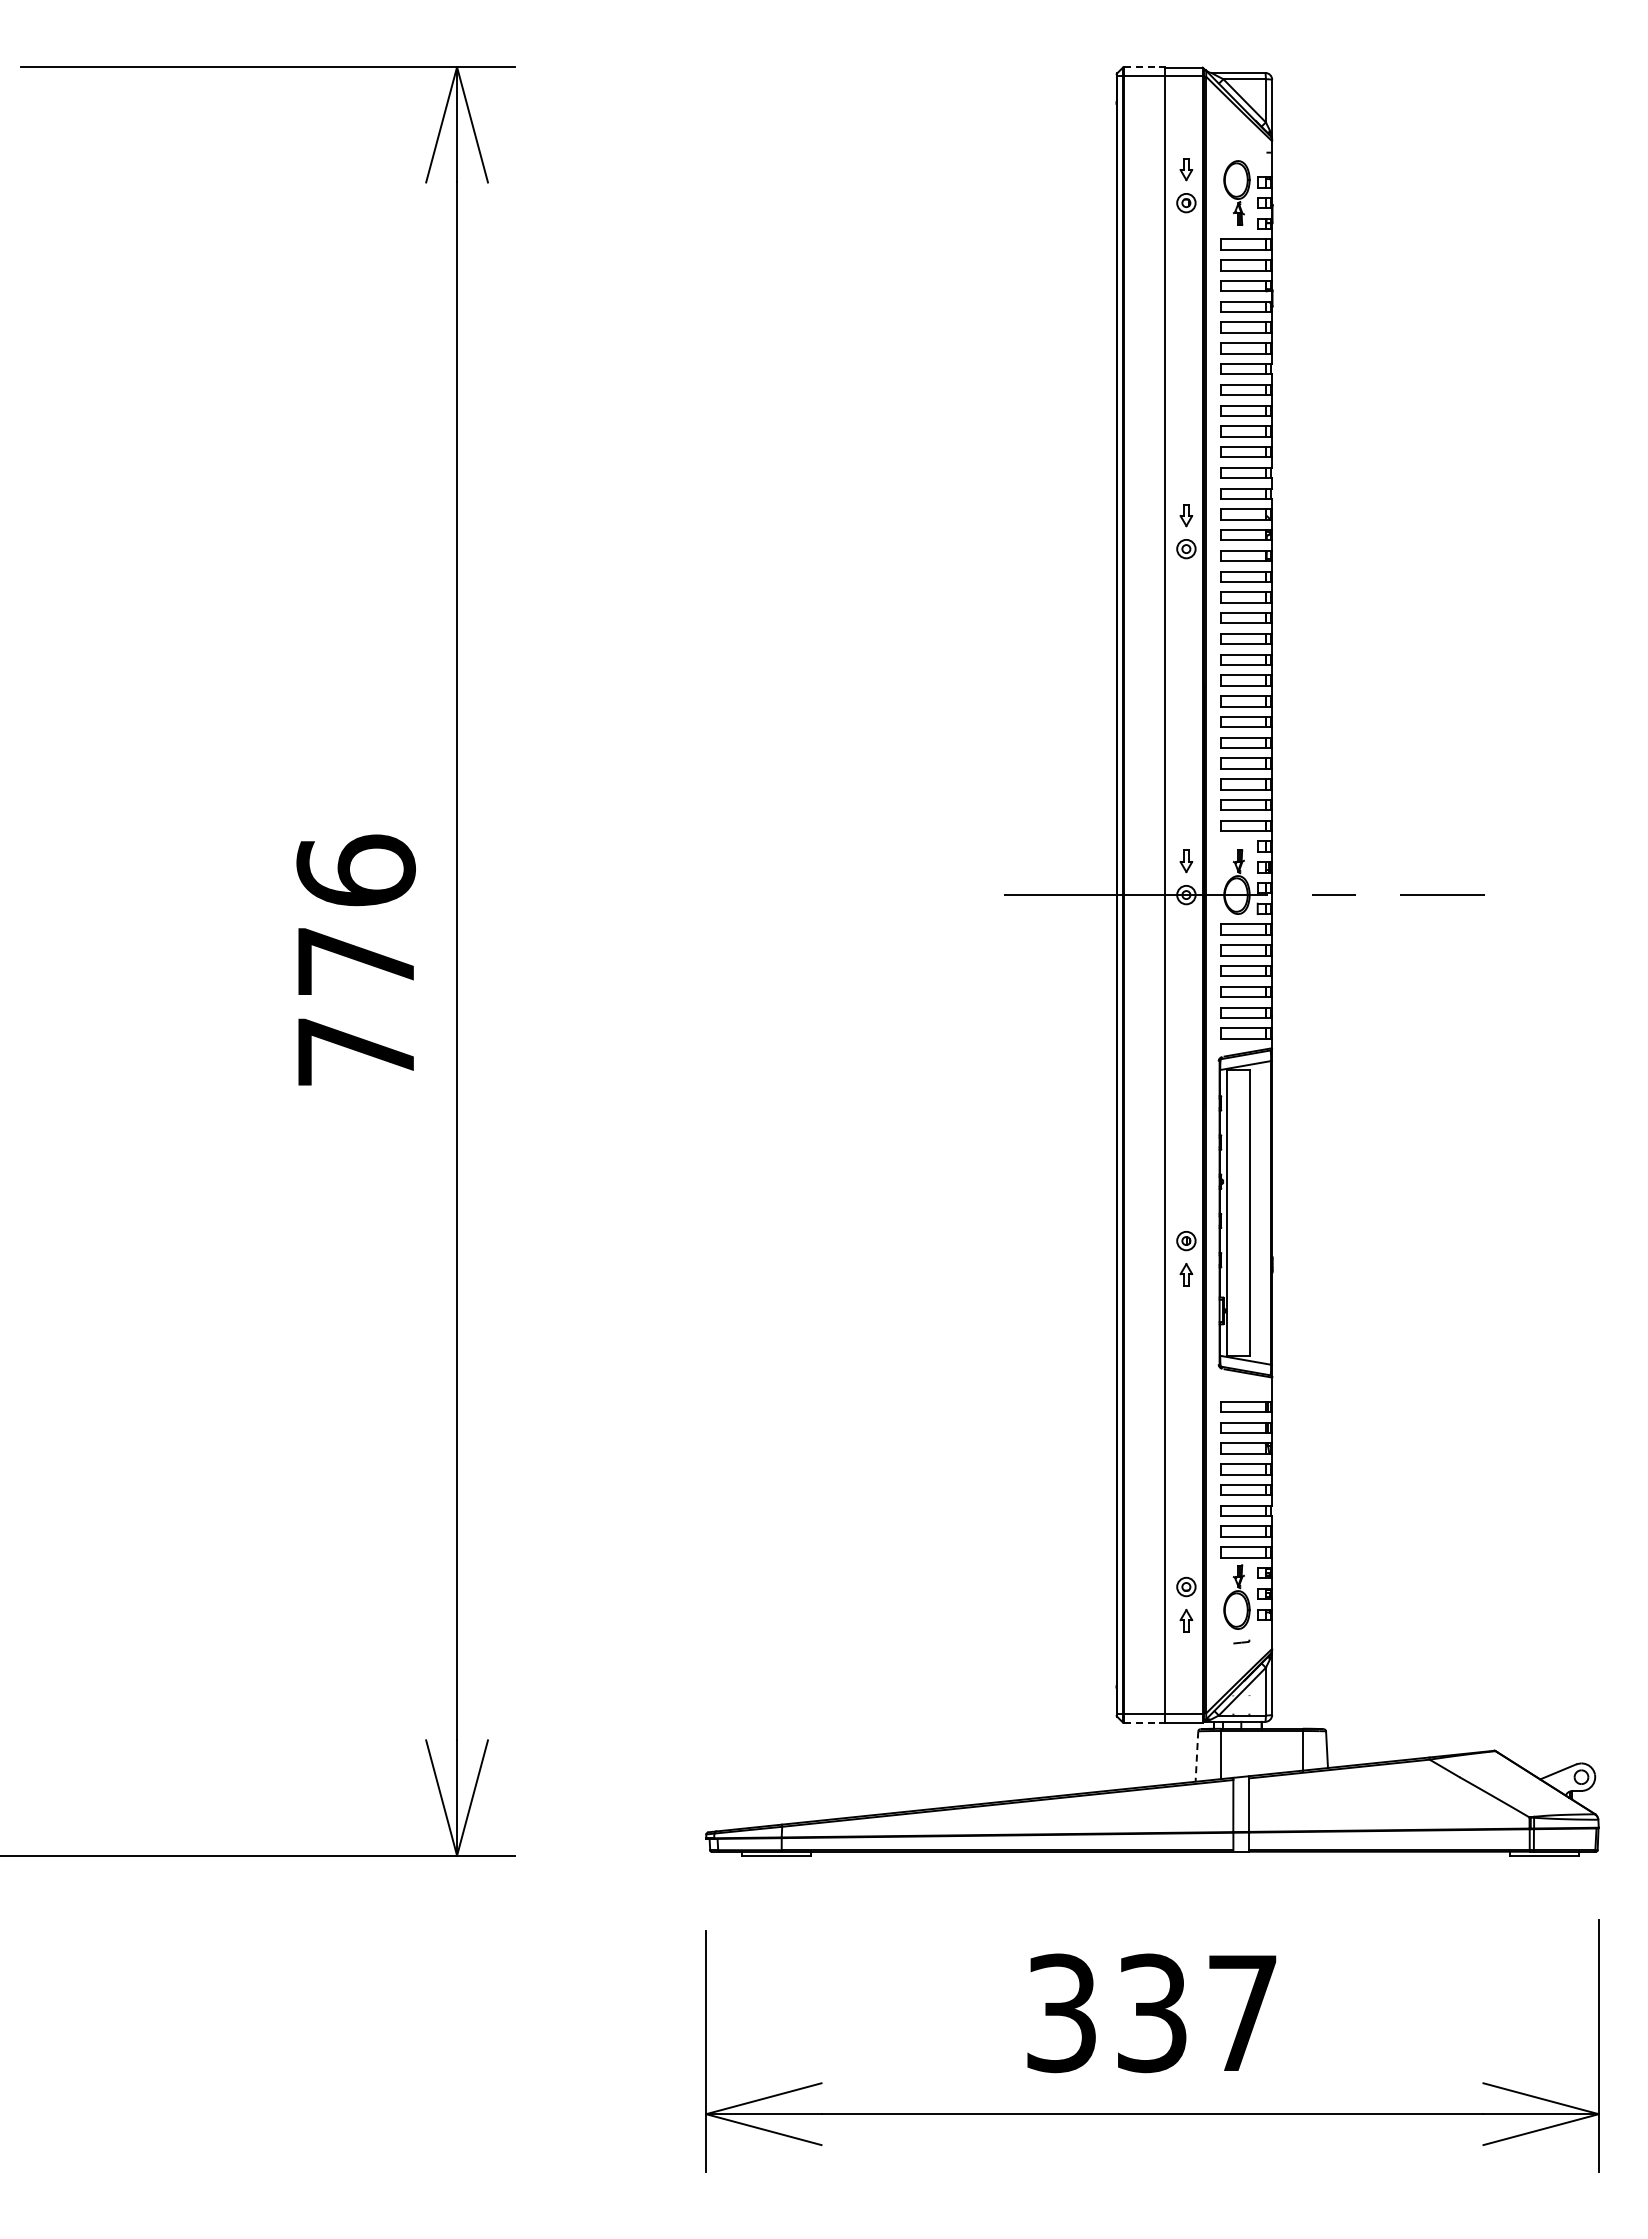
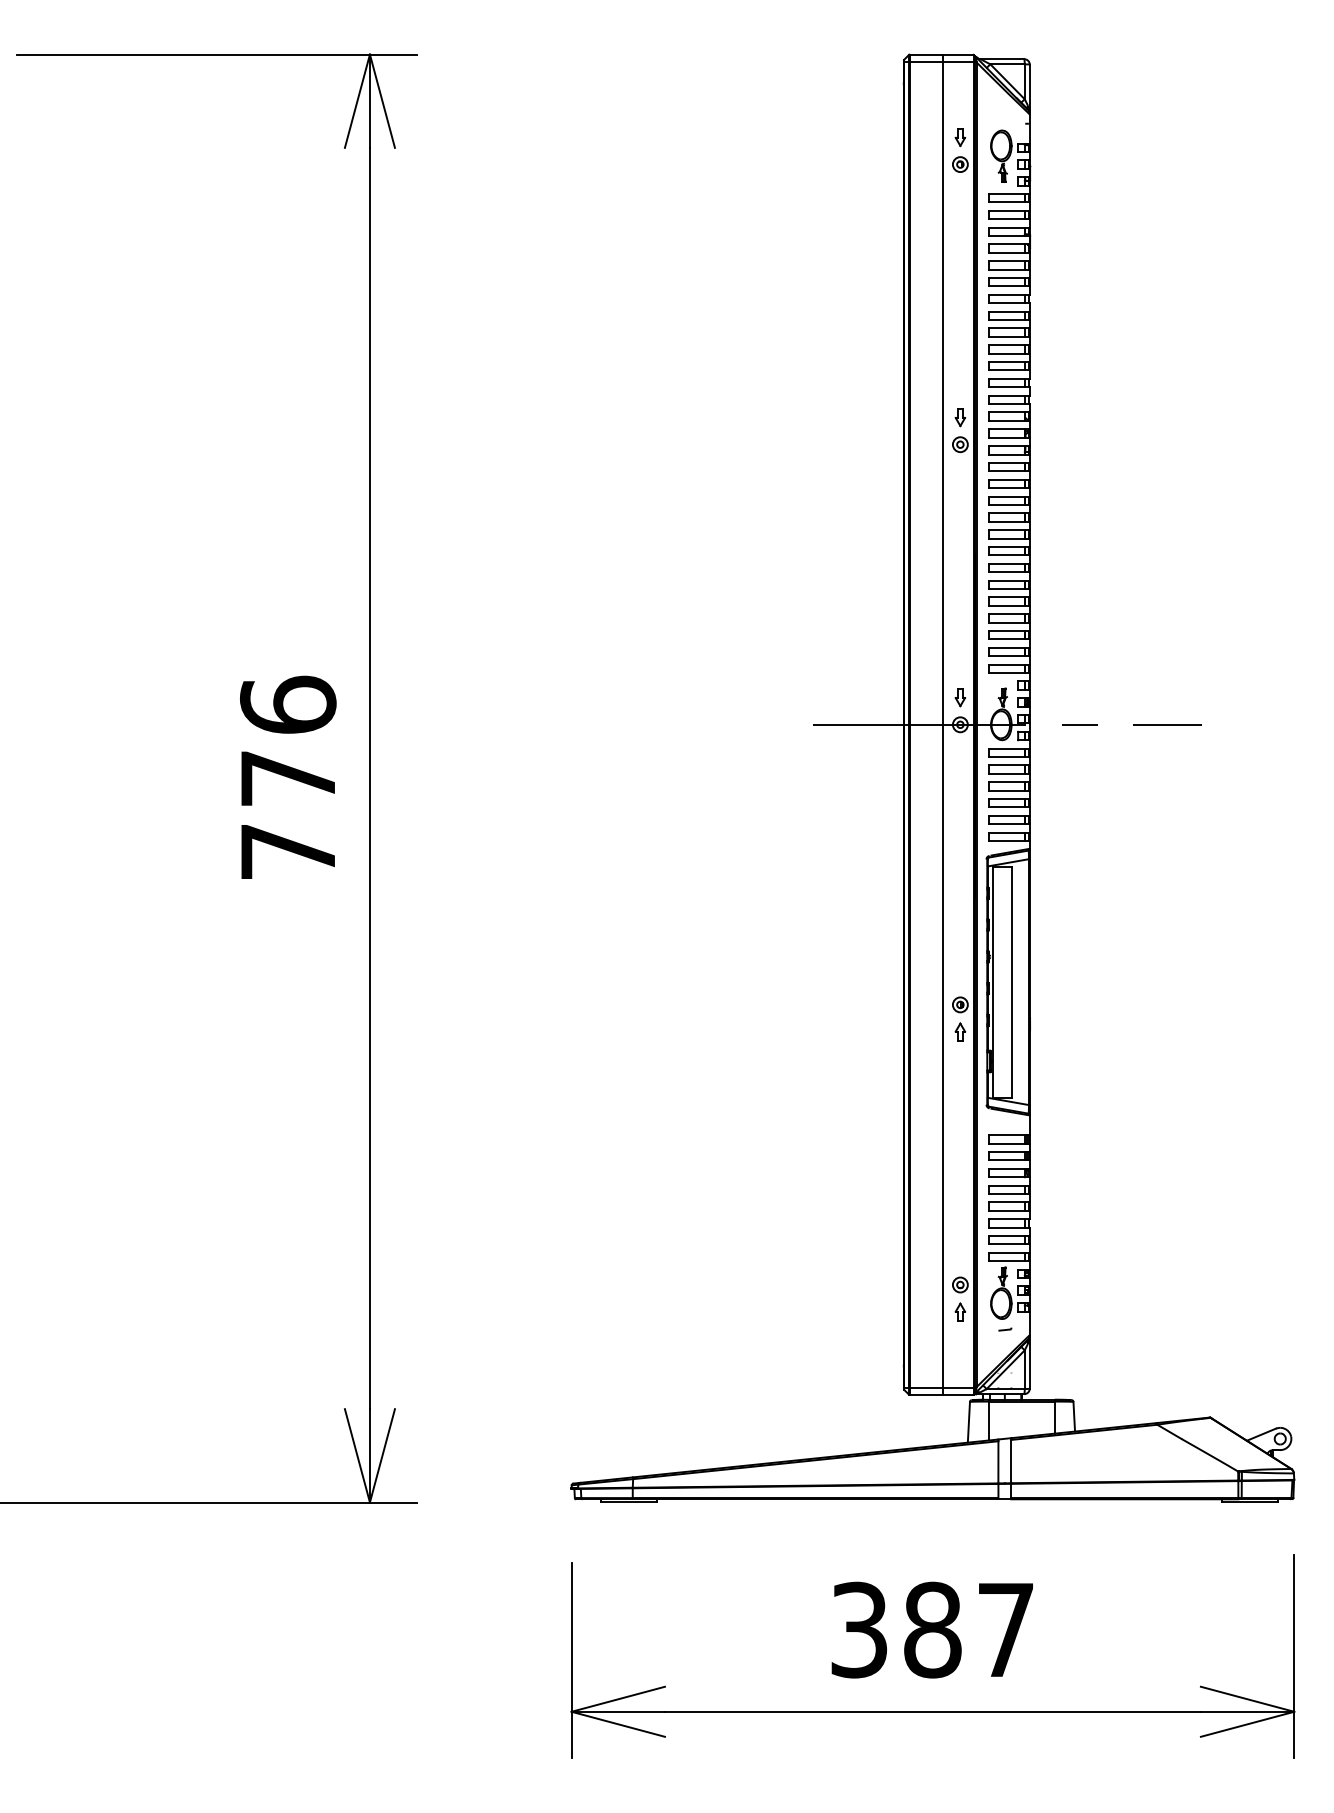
line: (1145, 67) -> (927, 54), dashed -> solid
line: (1145, 1722) -> (927, 1394), dashed -> solid
line: (1196, 1757) -> (968, 1423), dashed -> solid
text: (1152, 2013) -> (932, 1630), 337 -> 387

